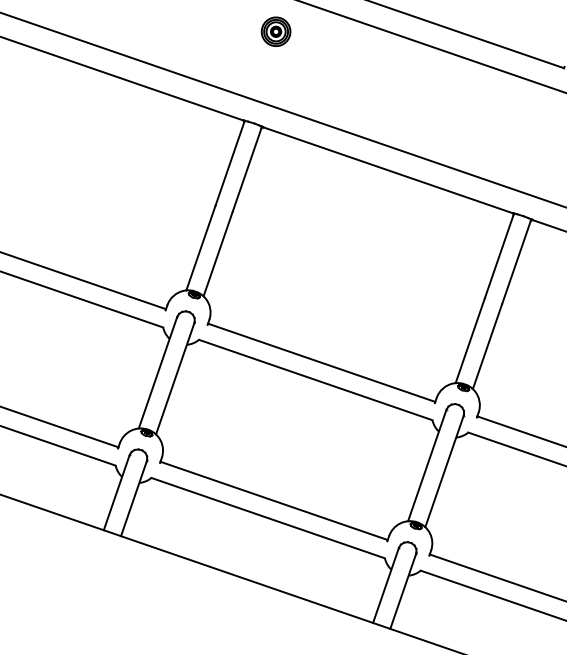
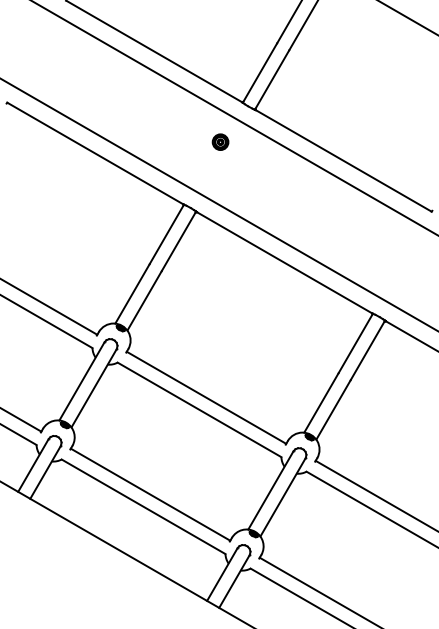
part: (275, 30) -> (220, 141), size x0.71

